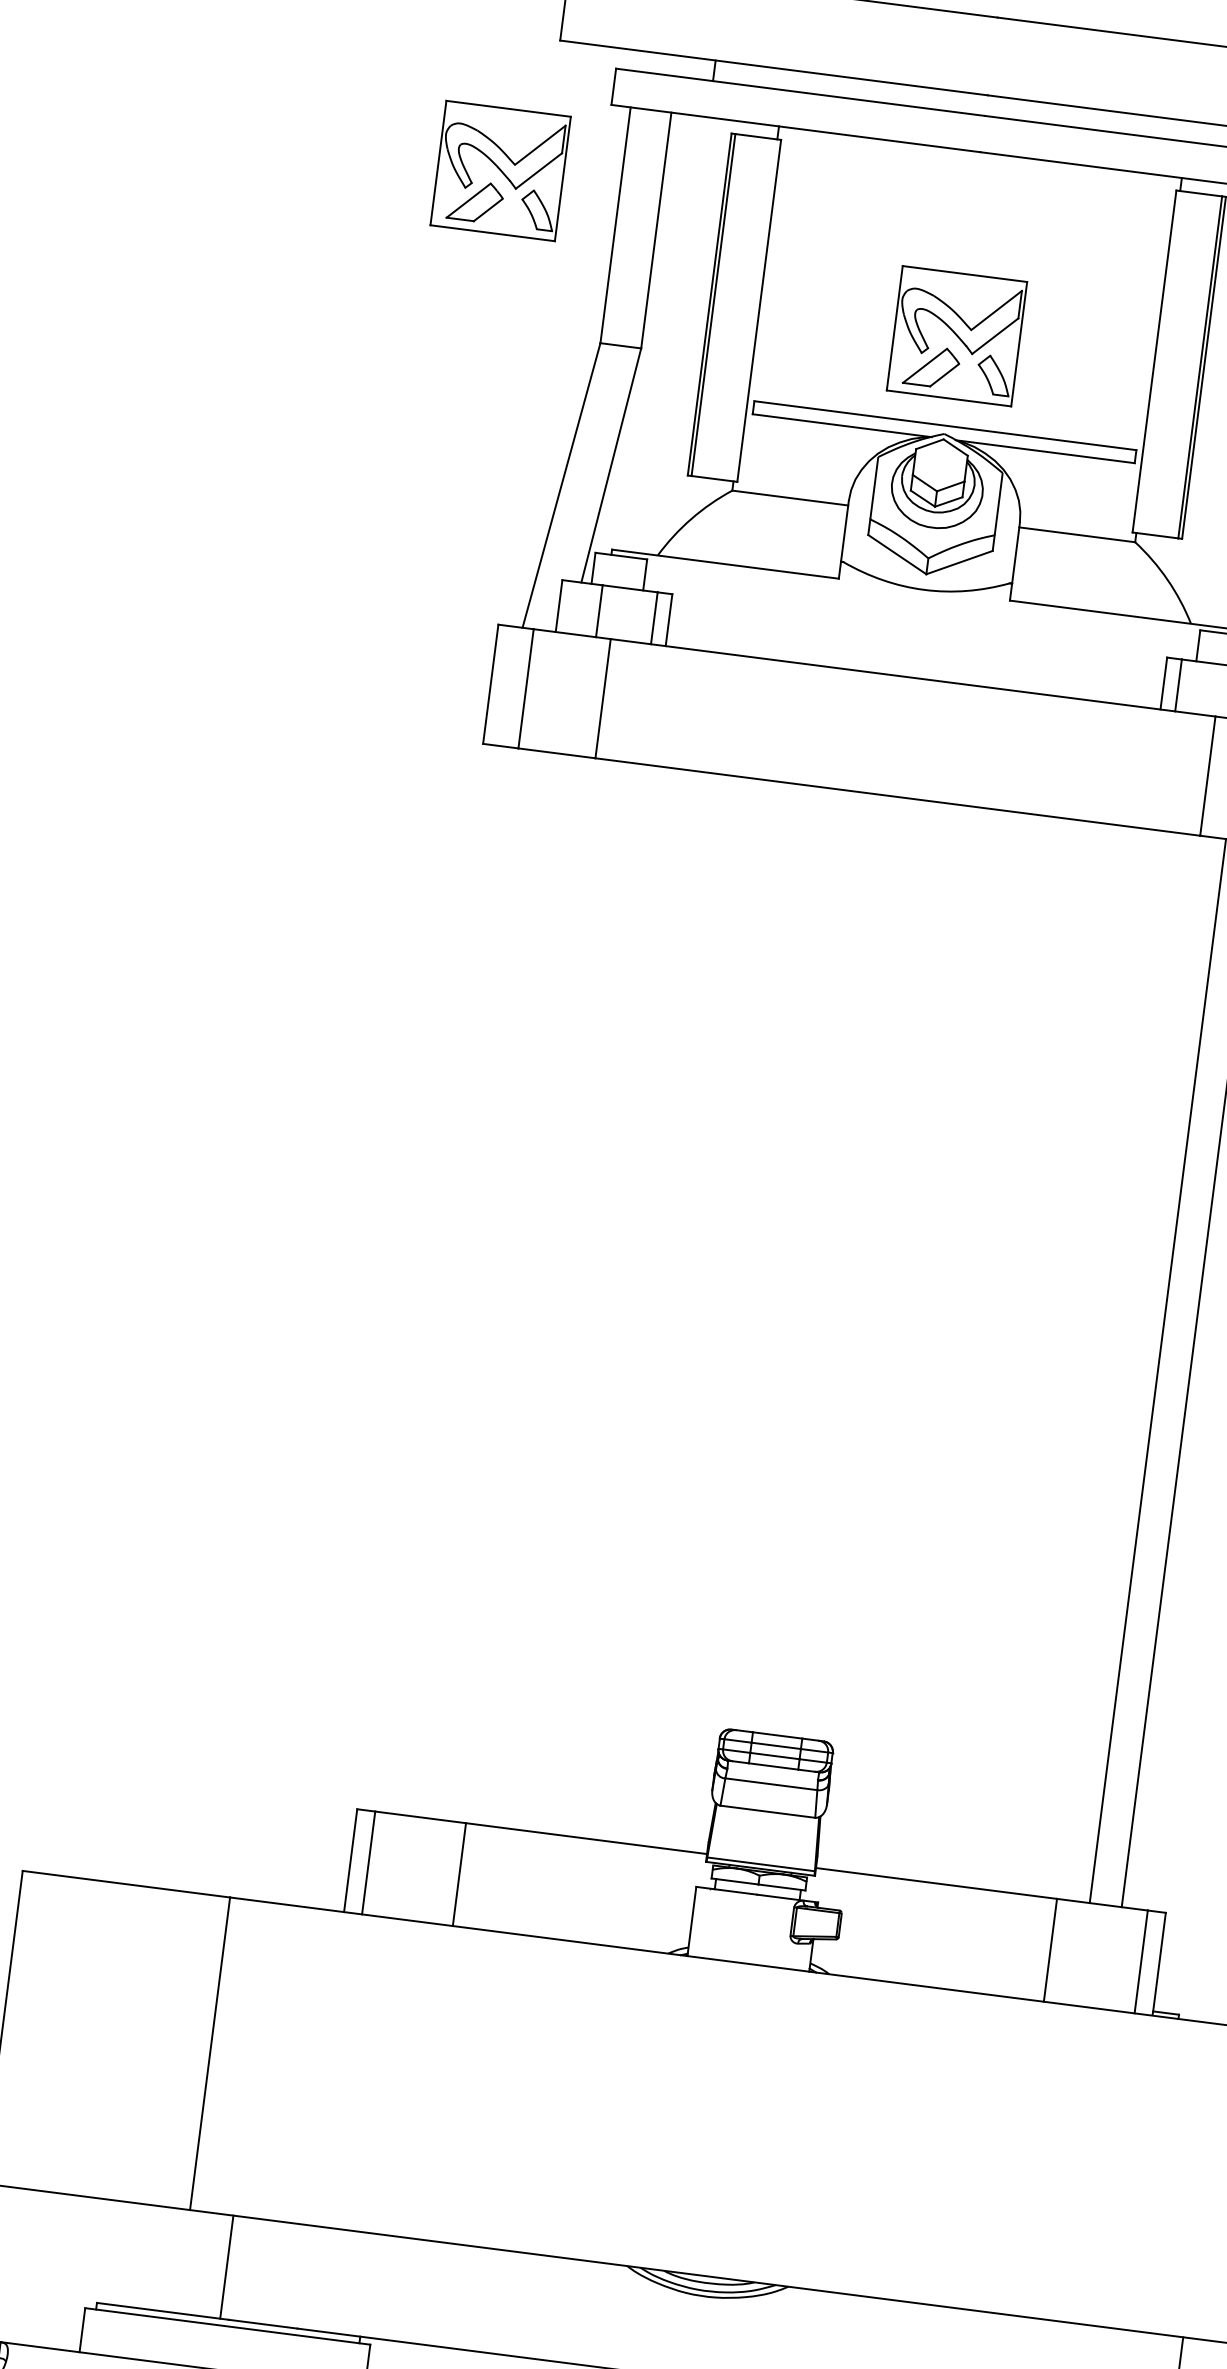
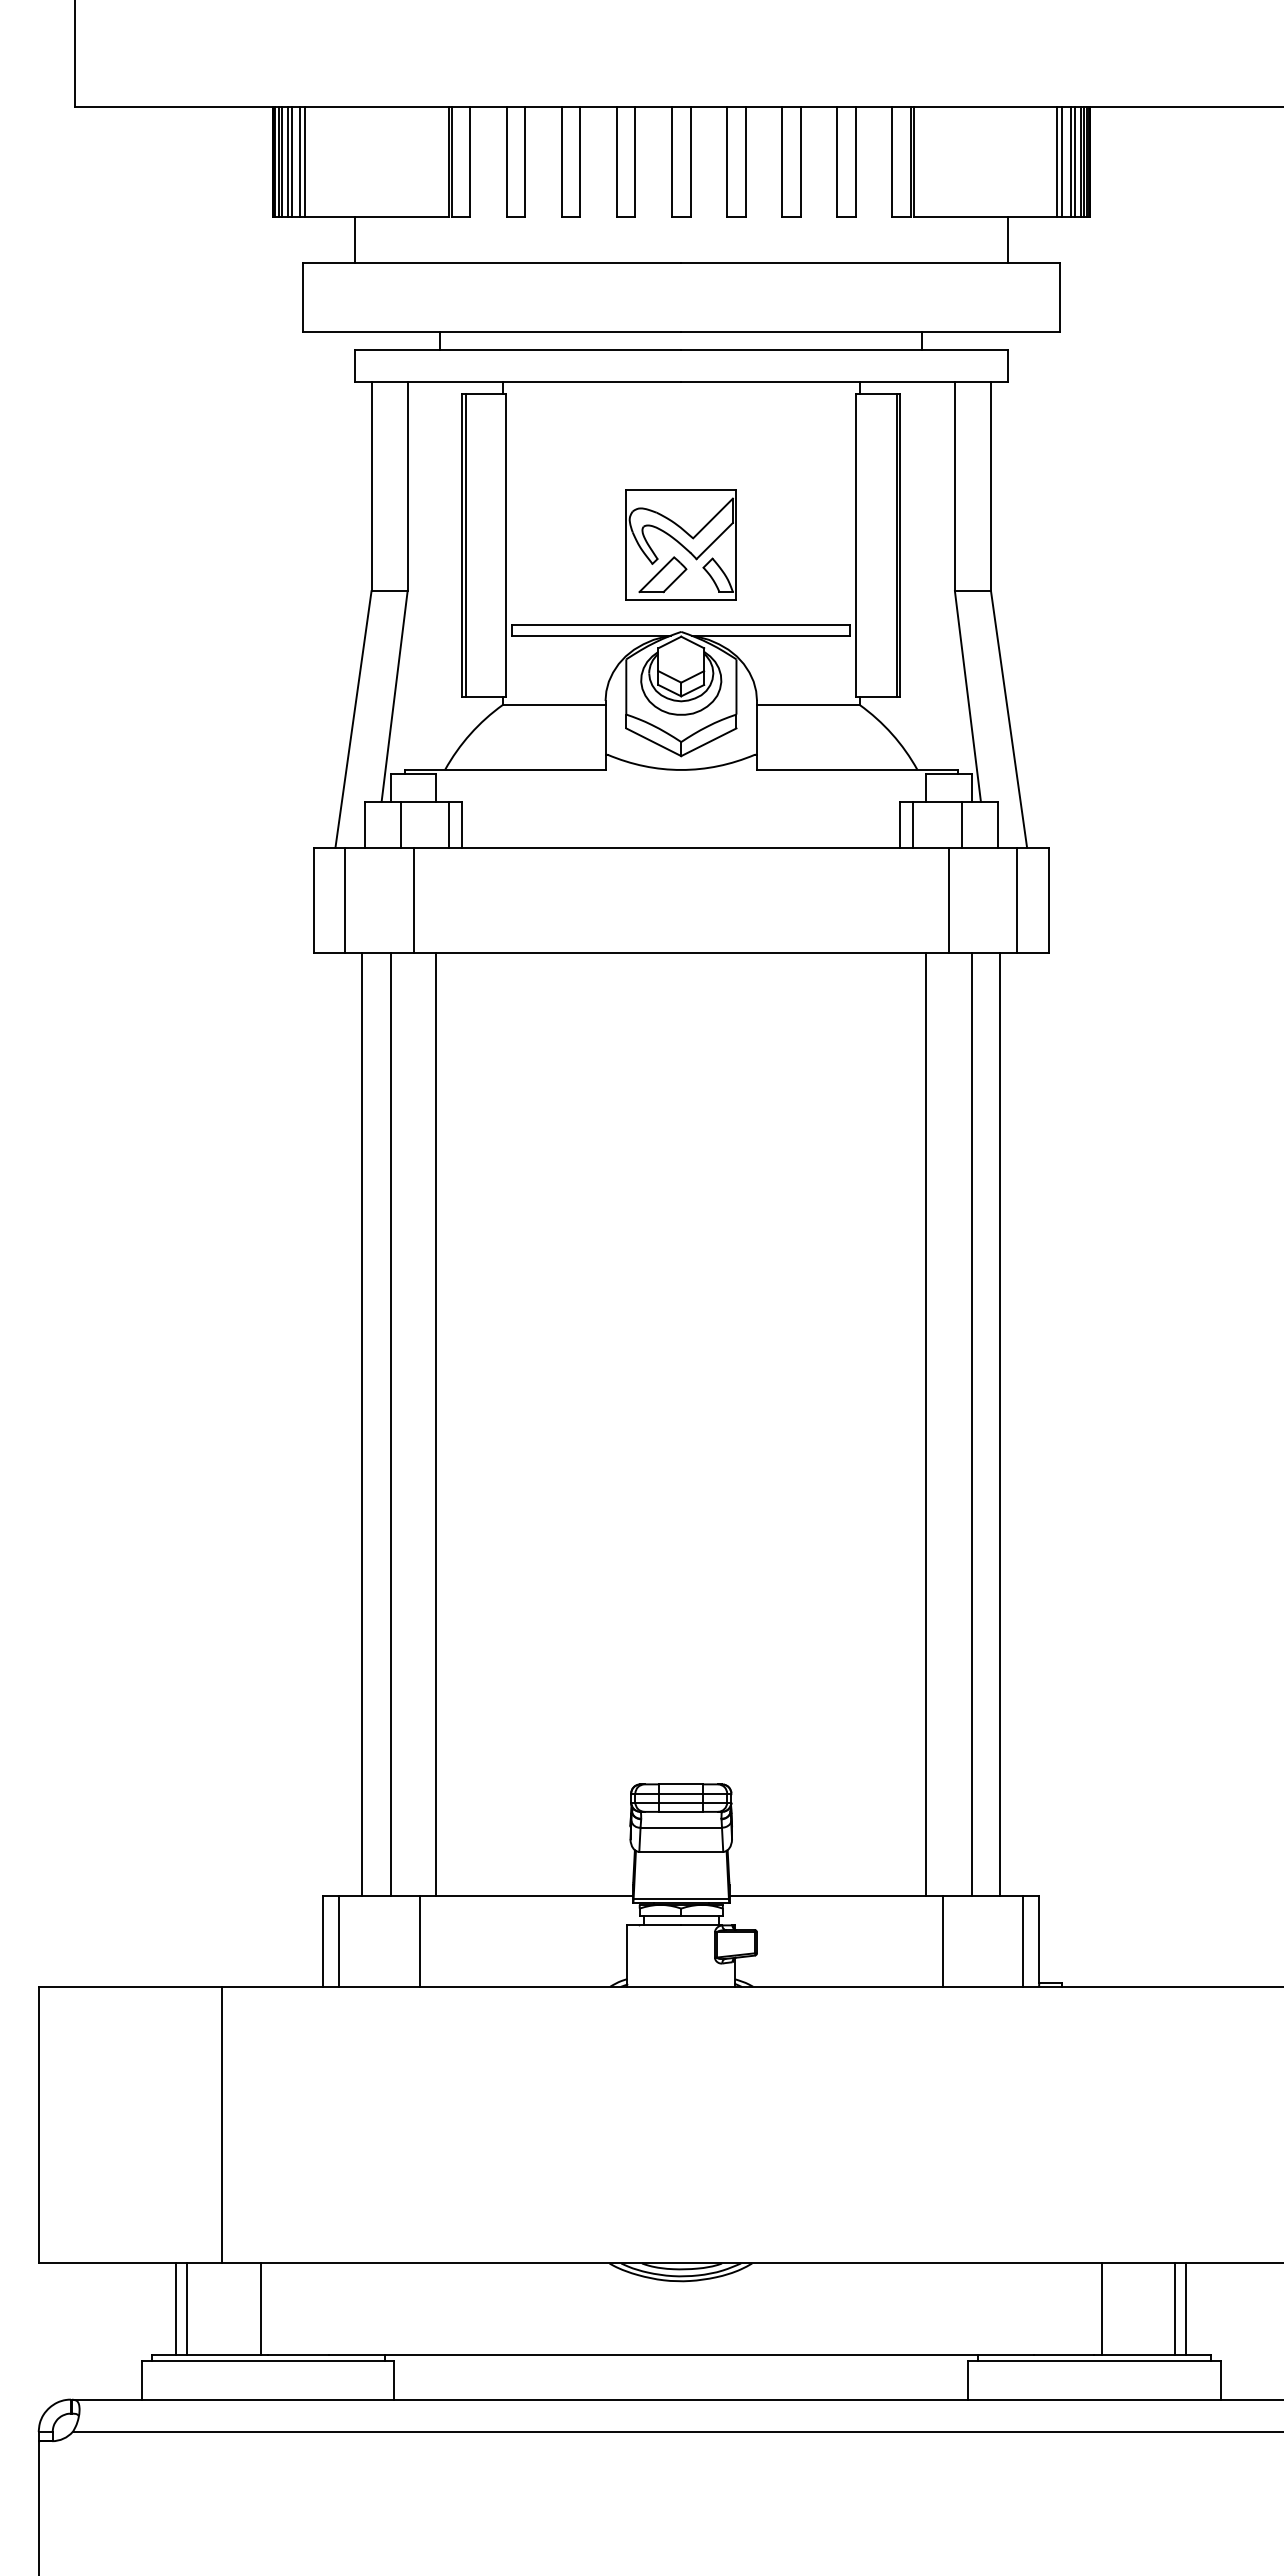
part: (499, 169) -> (264, 451), removed
line: (469, 1282) -> (362, 1424), added
line: (501, 1286) -> (390, 1424), added
line: (553, 1293) -> (436, 1424), added
line: (1106, 1364) -> (926, 1424), added
line: (131, 2254) -> (176, 2308), added
line: (144, 2255) -> (187, 2308), added

